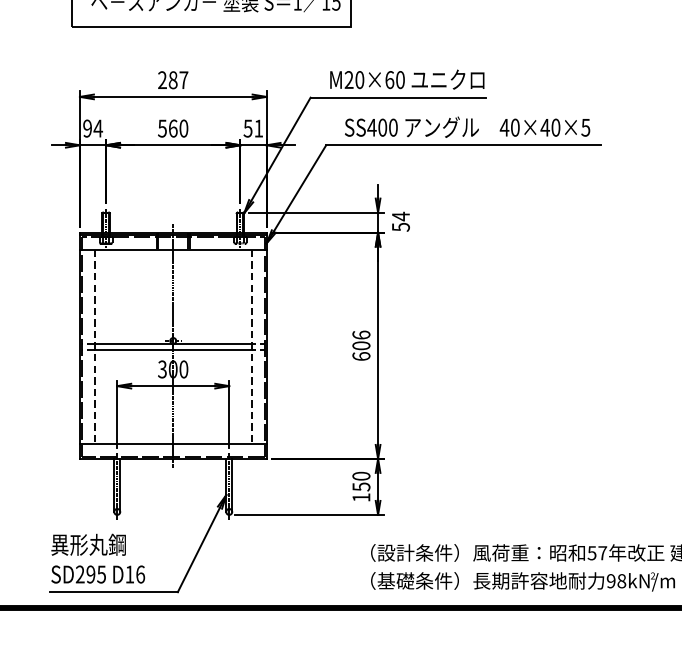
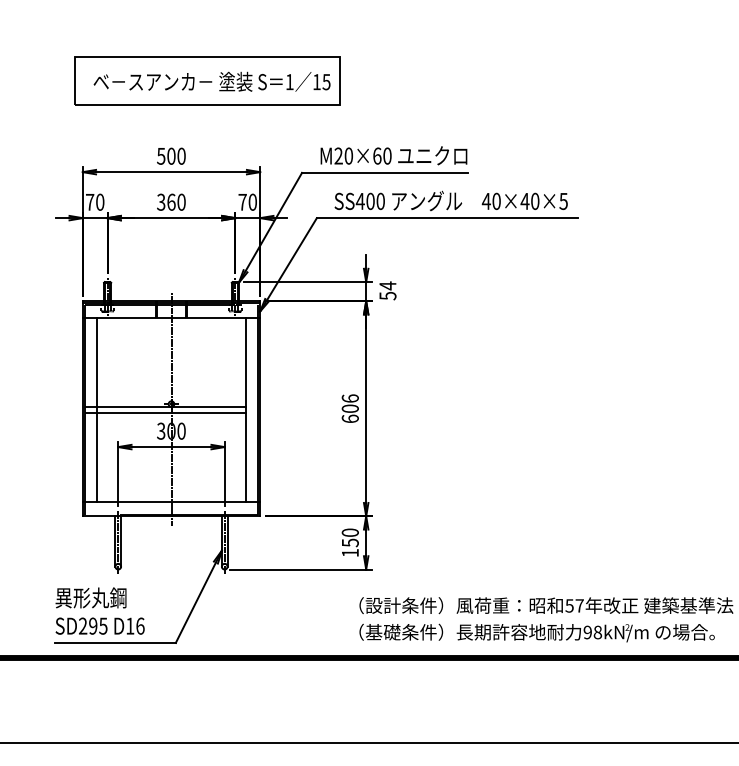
text: (173, 79) -> (171, 155), 287 -> 500
text: (92, 127) -> (94, 201), 94 -> 70
text: (162, 127) -> (161, 201), 560 -> 360
text: (253, 127) -> (247, 201), 51 -> 70
line: (94, 347) -> (96, 410), dashed -> solid
line: (252, 347) -> (246, 410), dashed -> solid

